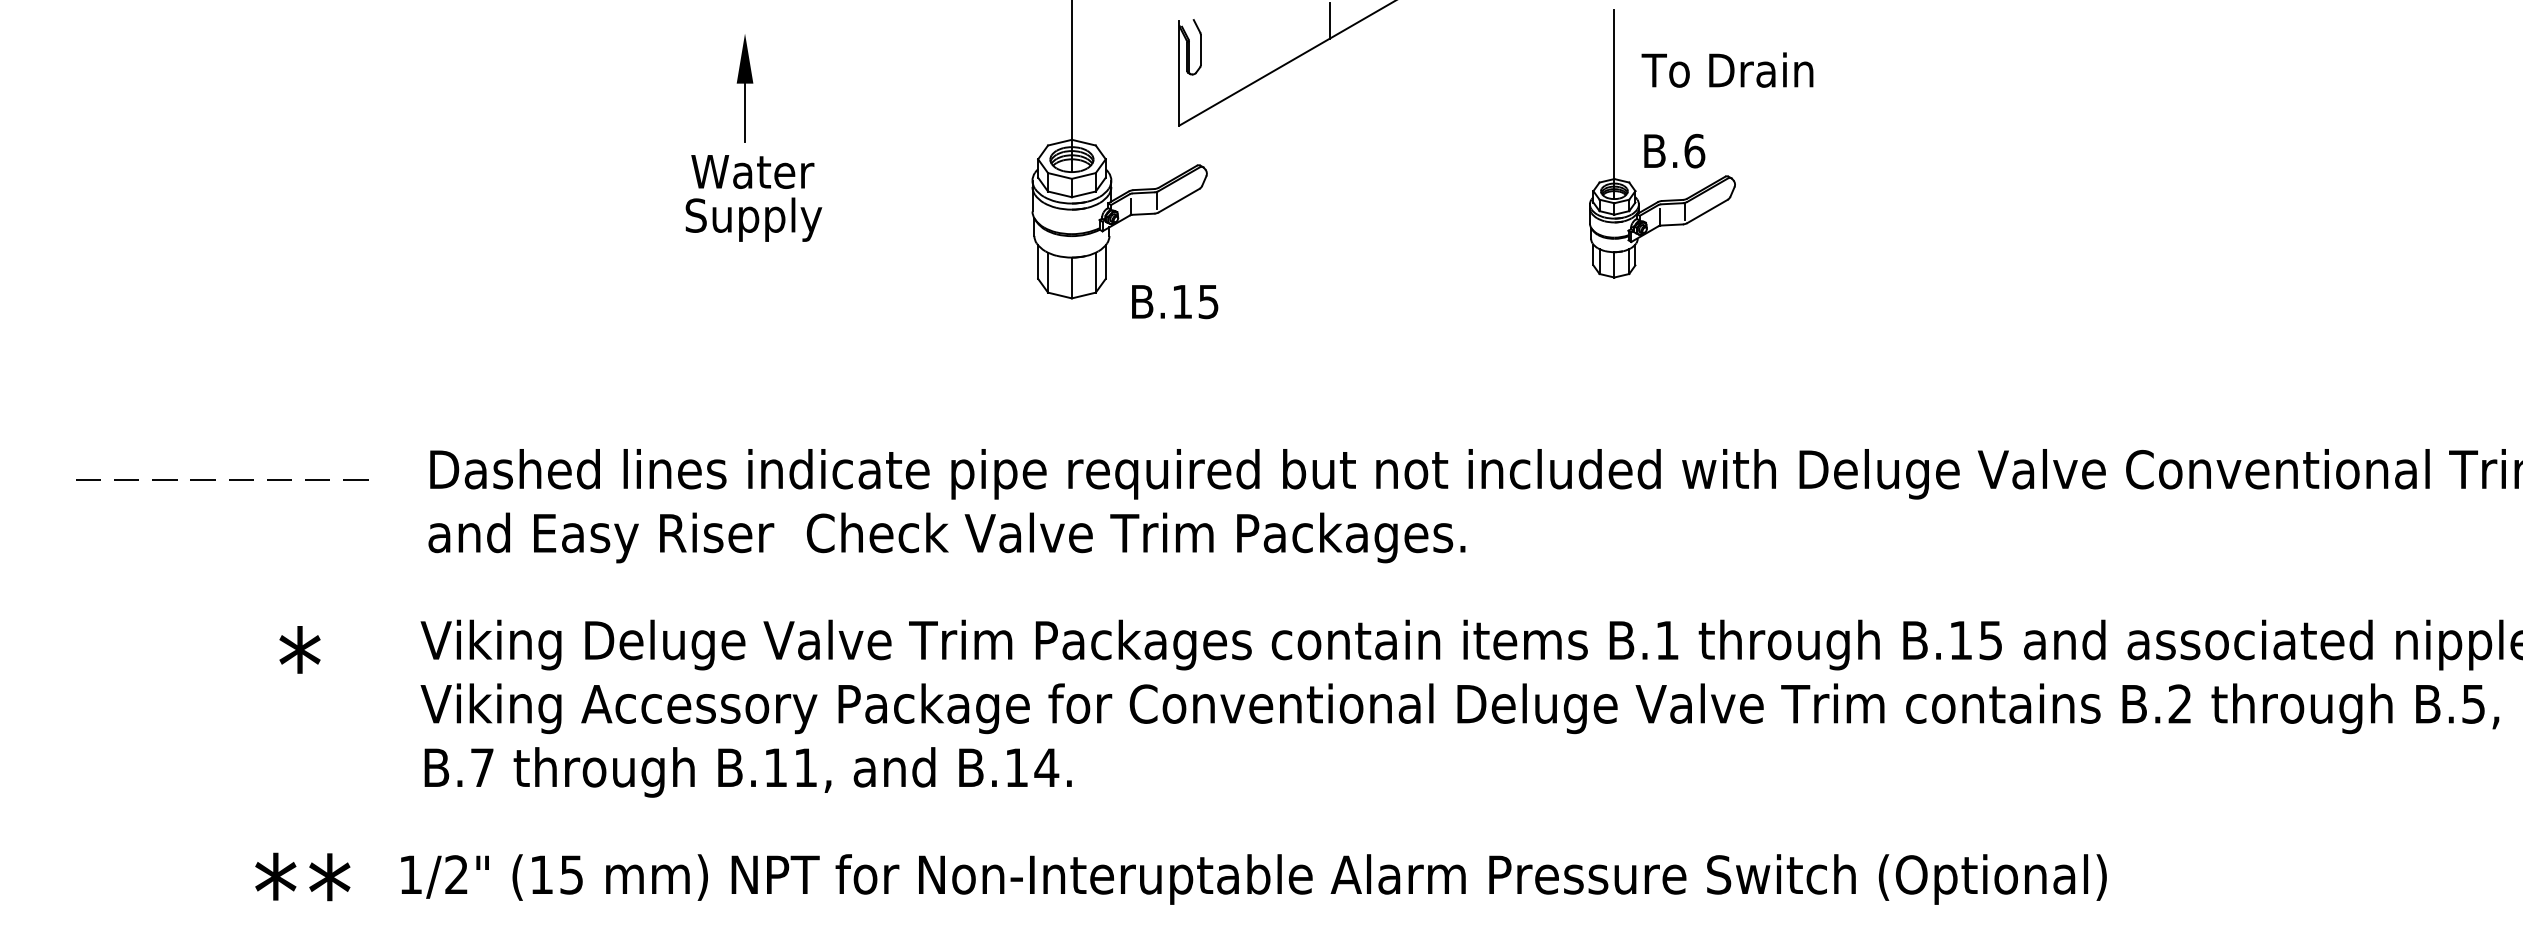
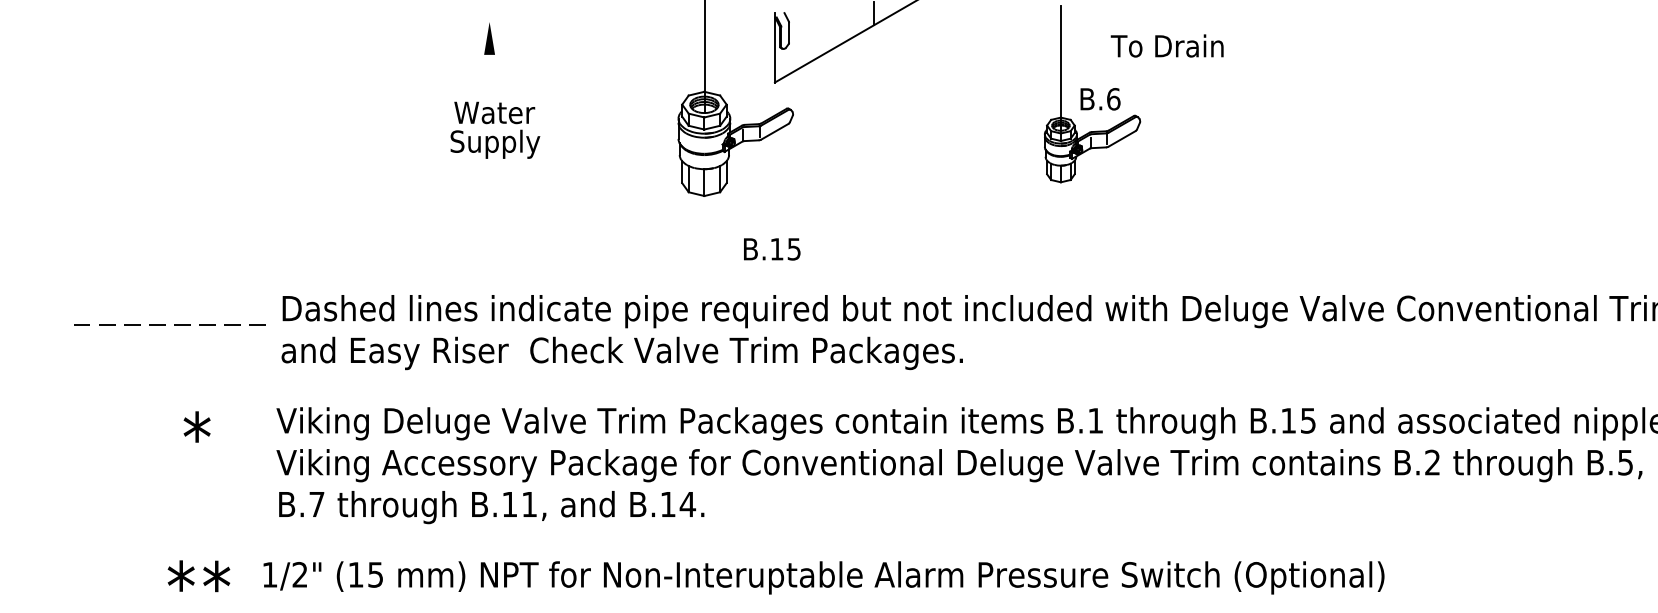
text: (1726, 69) -> (1166, 45), moved
line: (744, 113) -> (489, 74), removed
text: (1175, 302) -> (772, 249), moved
line: (215, 480) -> (165, 324), moved

